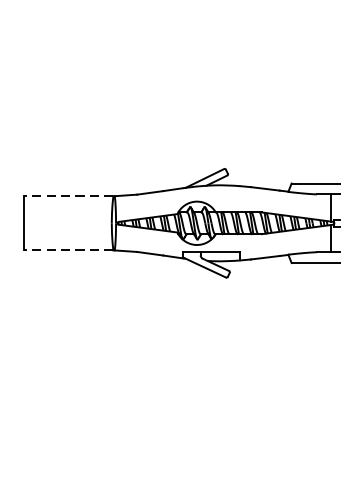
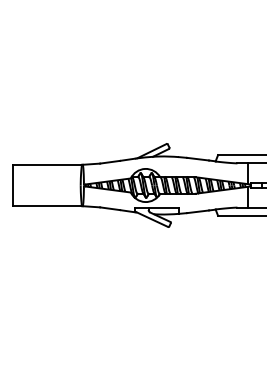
line: (68, 195) -> (47, 164), dashed -> solid
line: (68, 250) -> (47, 206), dashed -> solid

